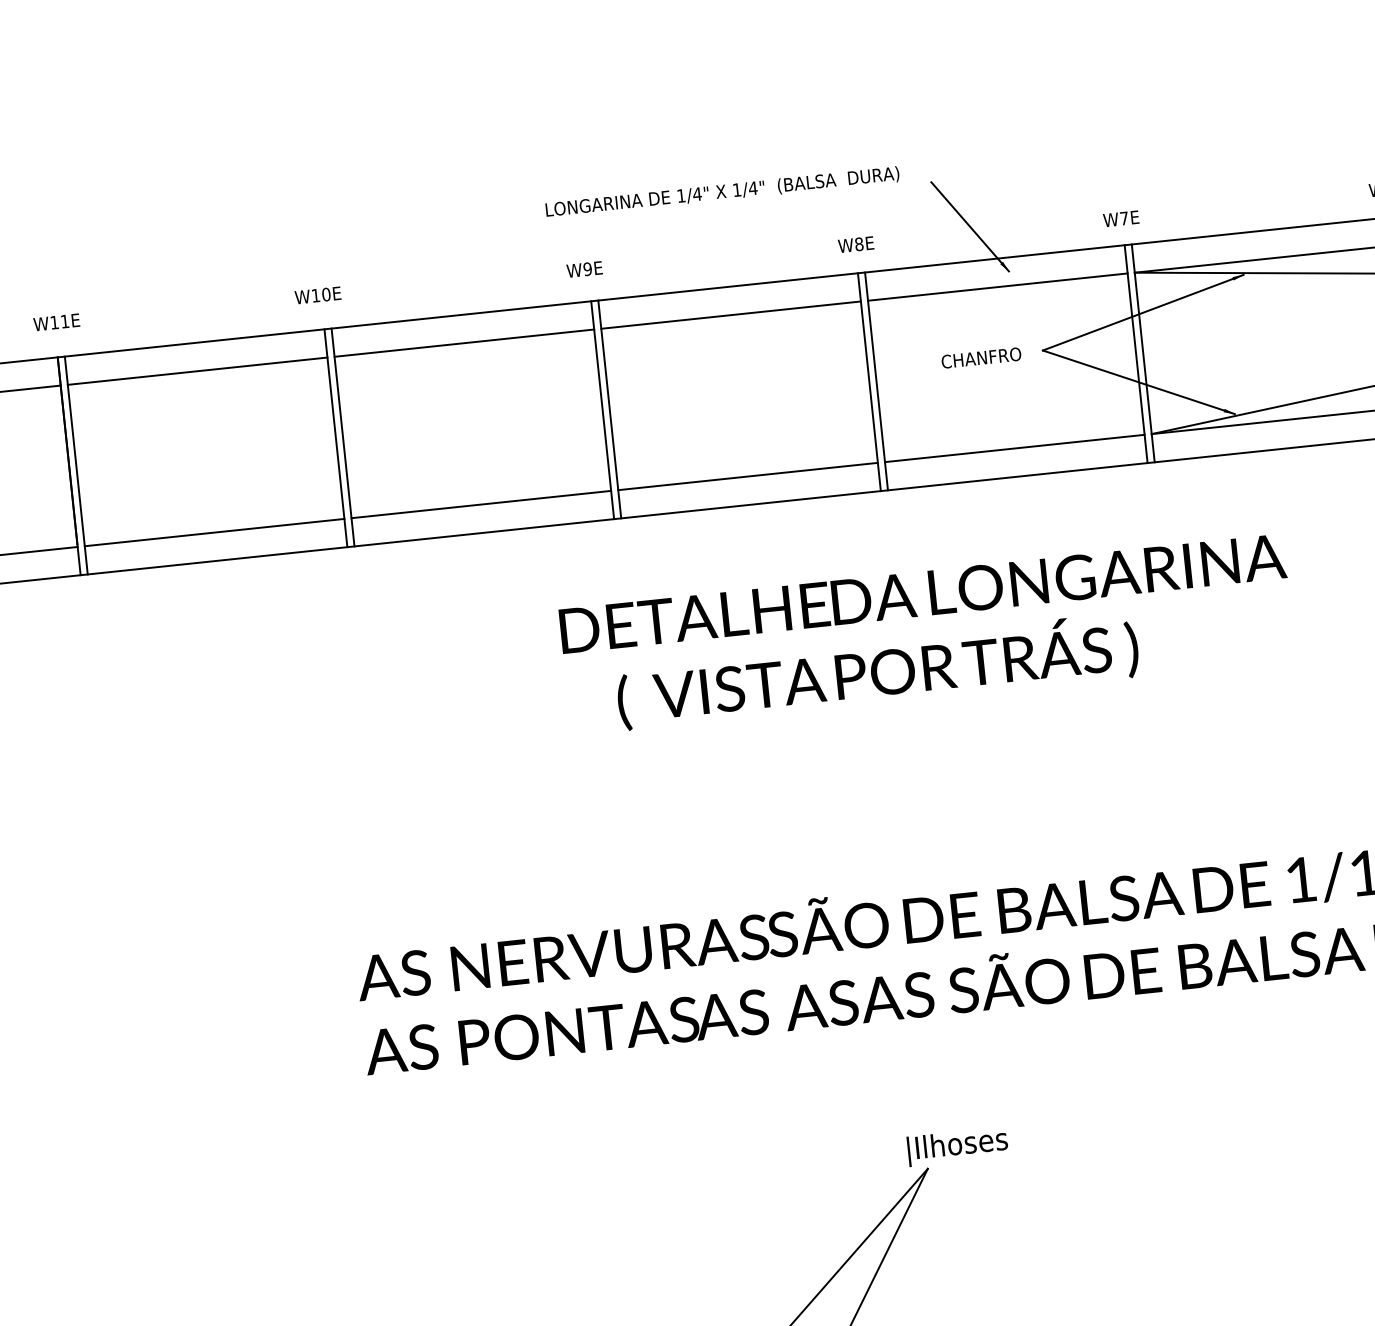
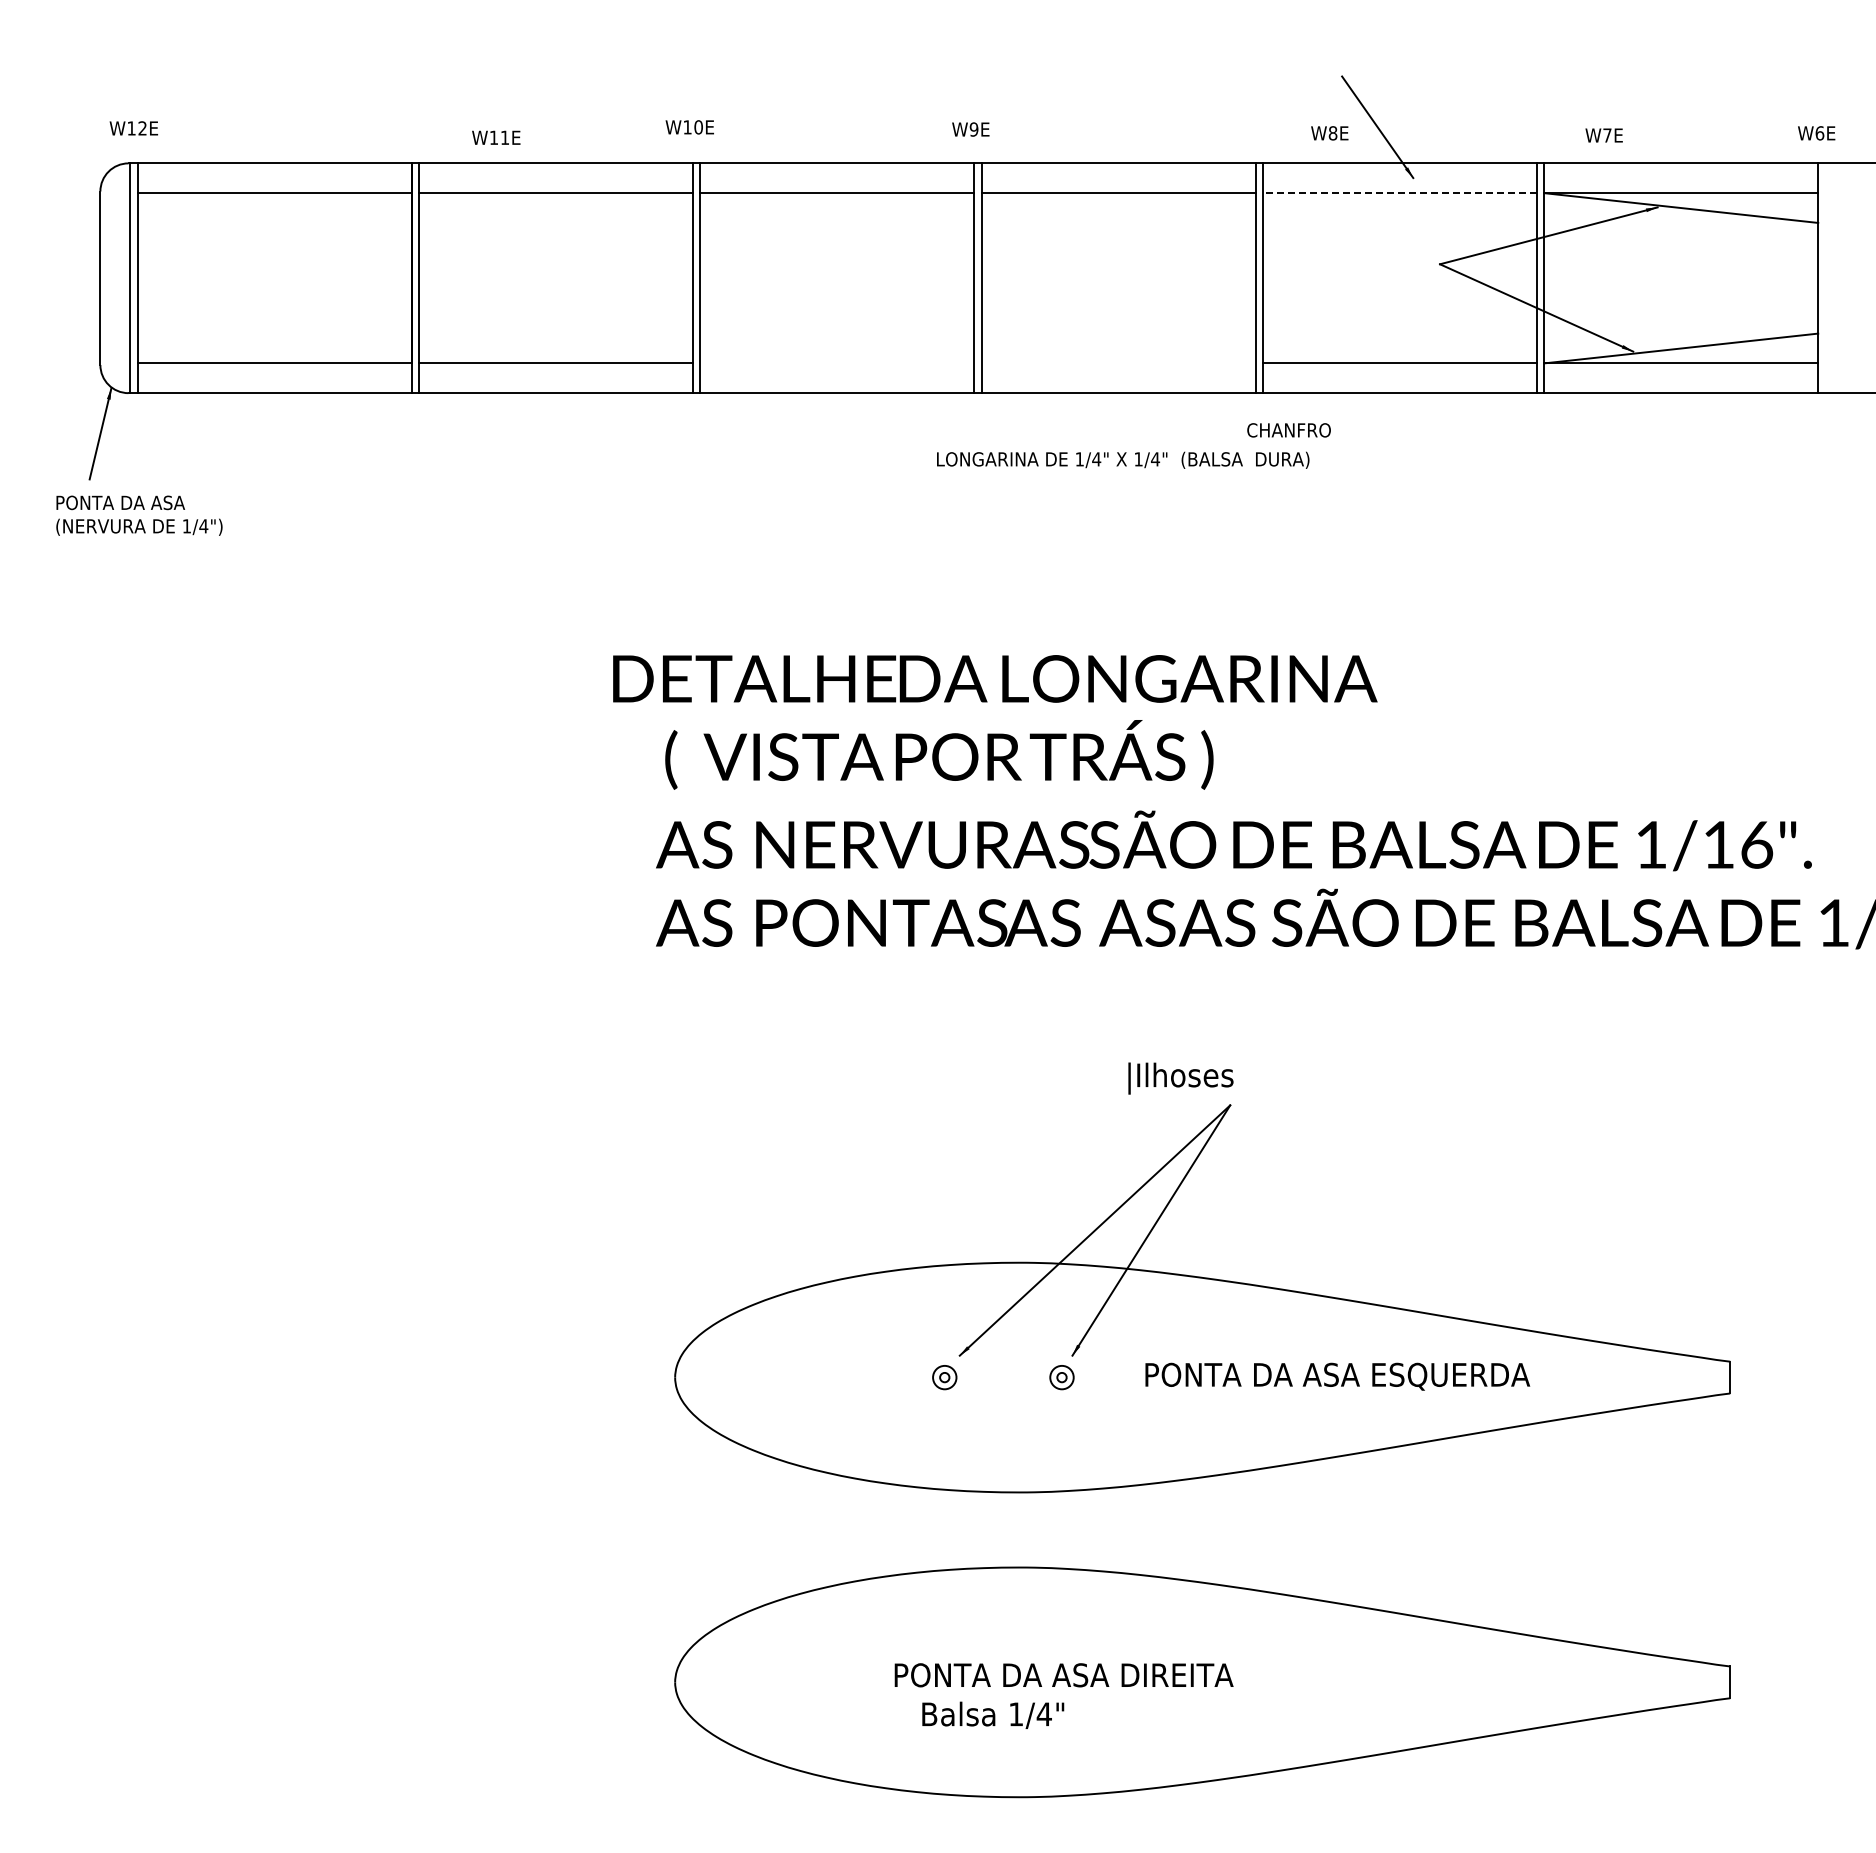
text: (722, 191) -> (1123, 459), moved
text: (1120, 218) -> (1603, 135), moved
text: (855, 244) -> (1329, 133), moved
line: (997, 287) -> (1399, 193), solid -> dashed
text: (56, 322) -> (496, 137), moved
text: (980, 358) -> (1288, 430), moved
line: (747, 476) -> (1118, 363), removed
line: (481, 504) -> (837, 363), removed
text: (927, 635) -> (995, 722), moved
text: (957, 1146) -> (1180, 1078), moved

